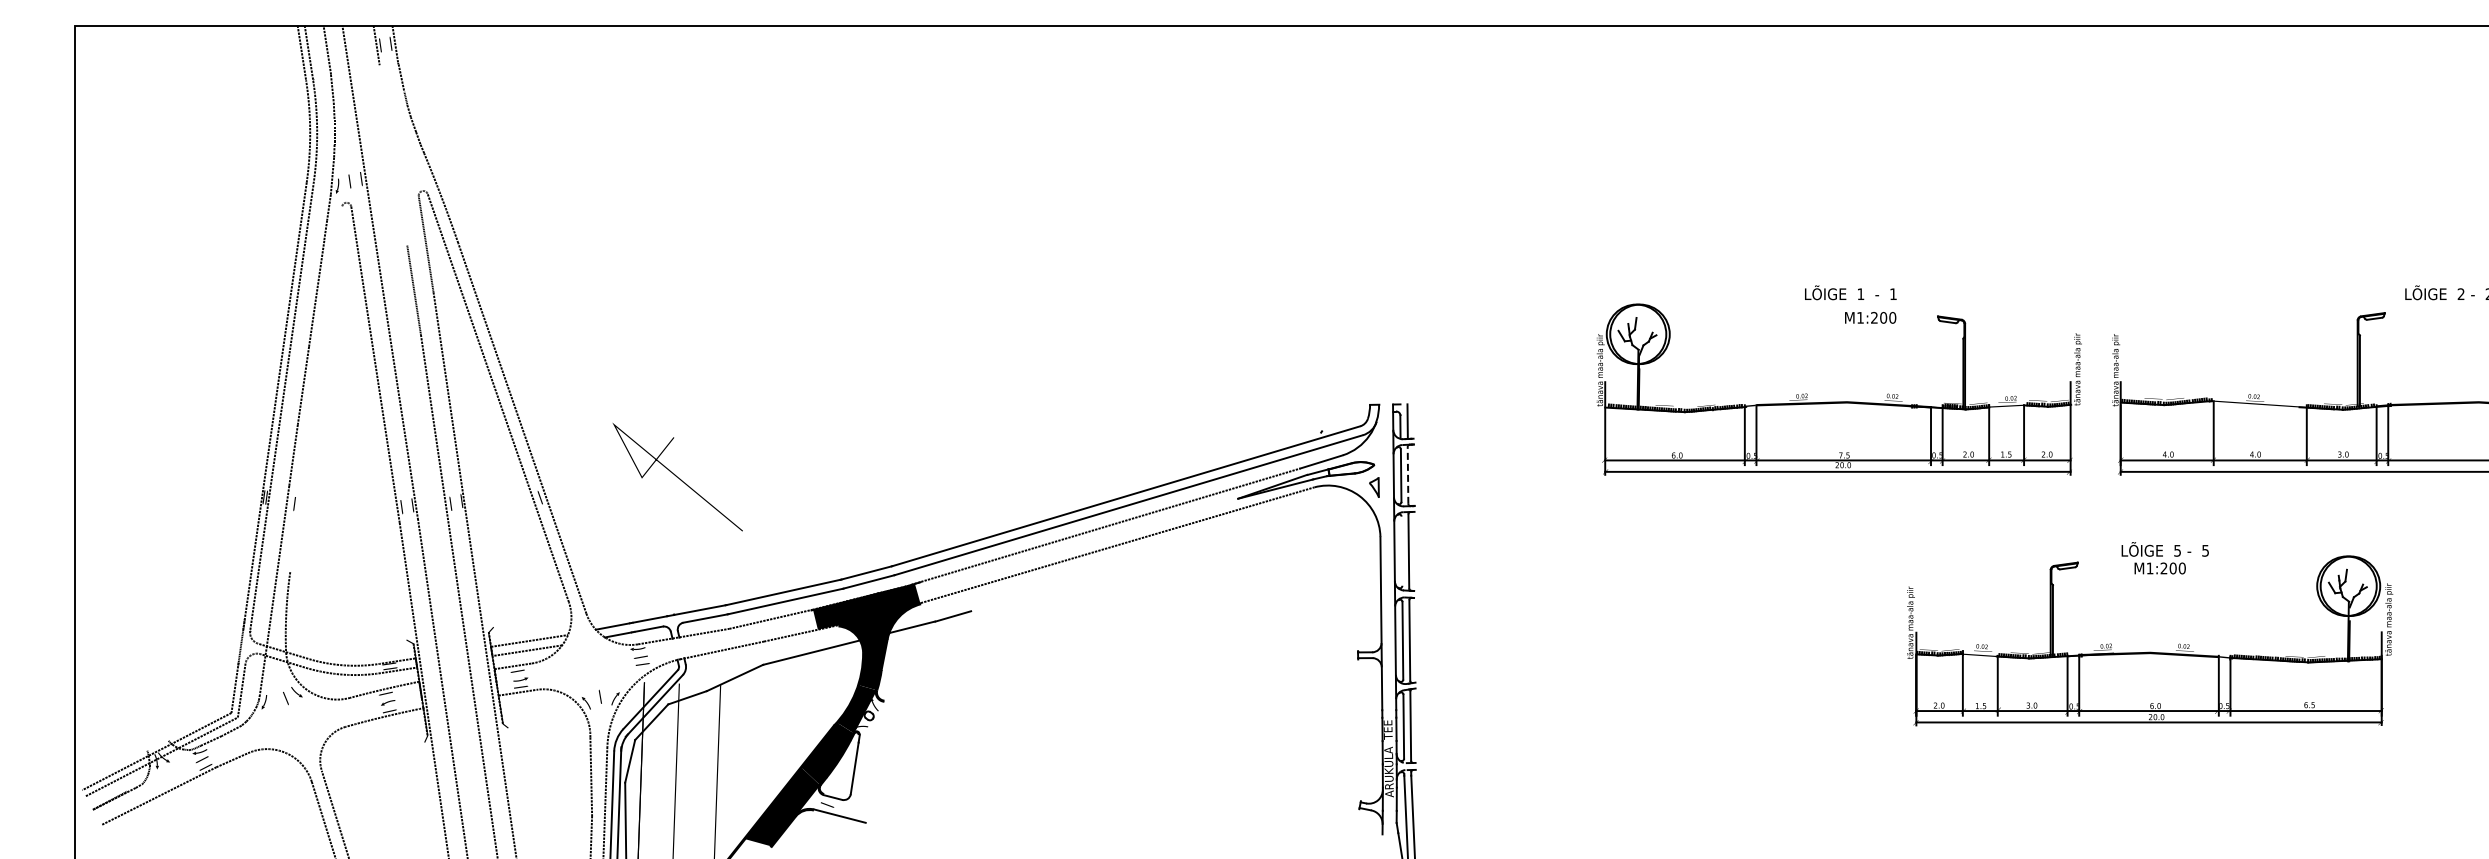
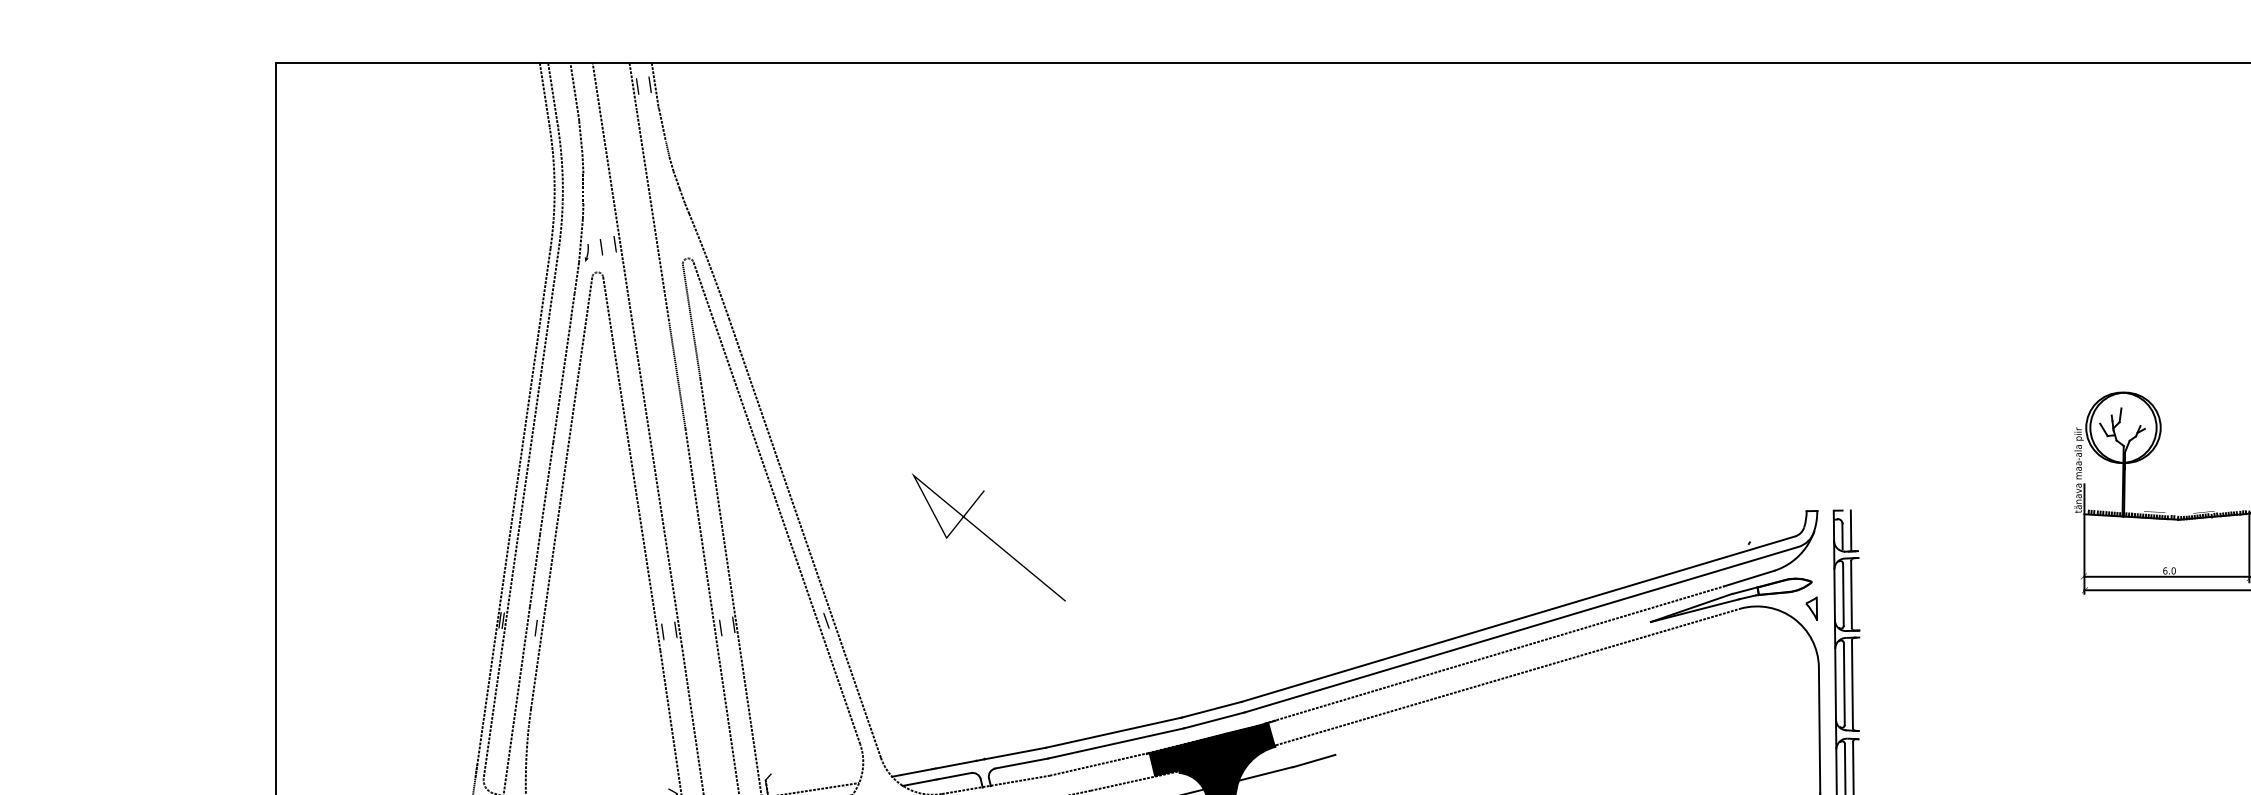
line: (393, 155) -> (653, 216), added
line: (316, 389) -> (562, 492), added
line: (1408, 474) -> (1852, 593), dashed -> solid
line: (677, 477) -> (988, 537), moved
line: (1401, 551) -> (1843, 684), added

